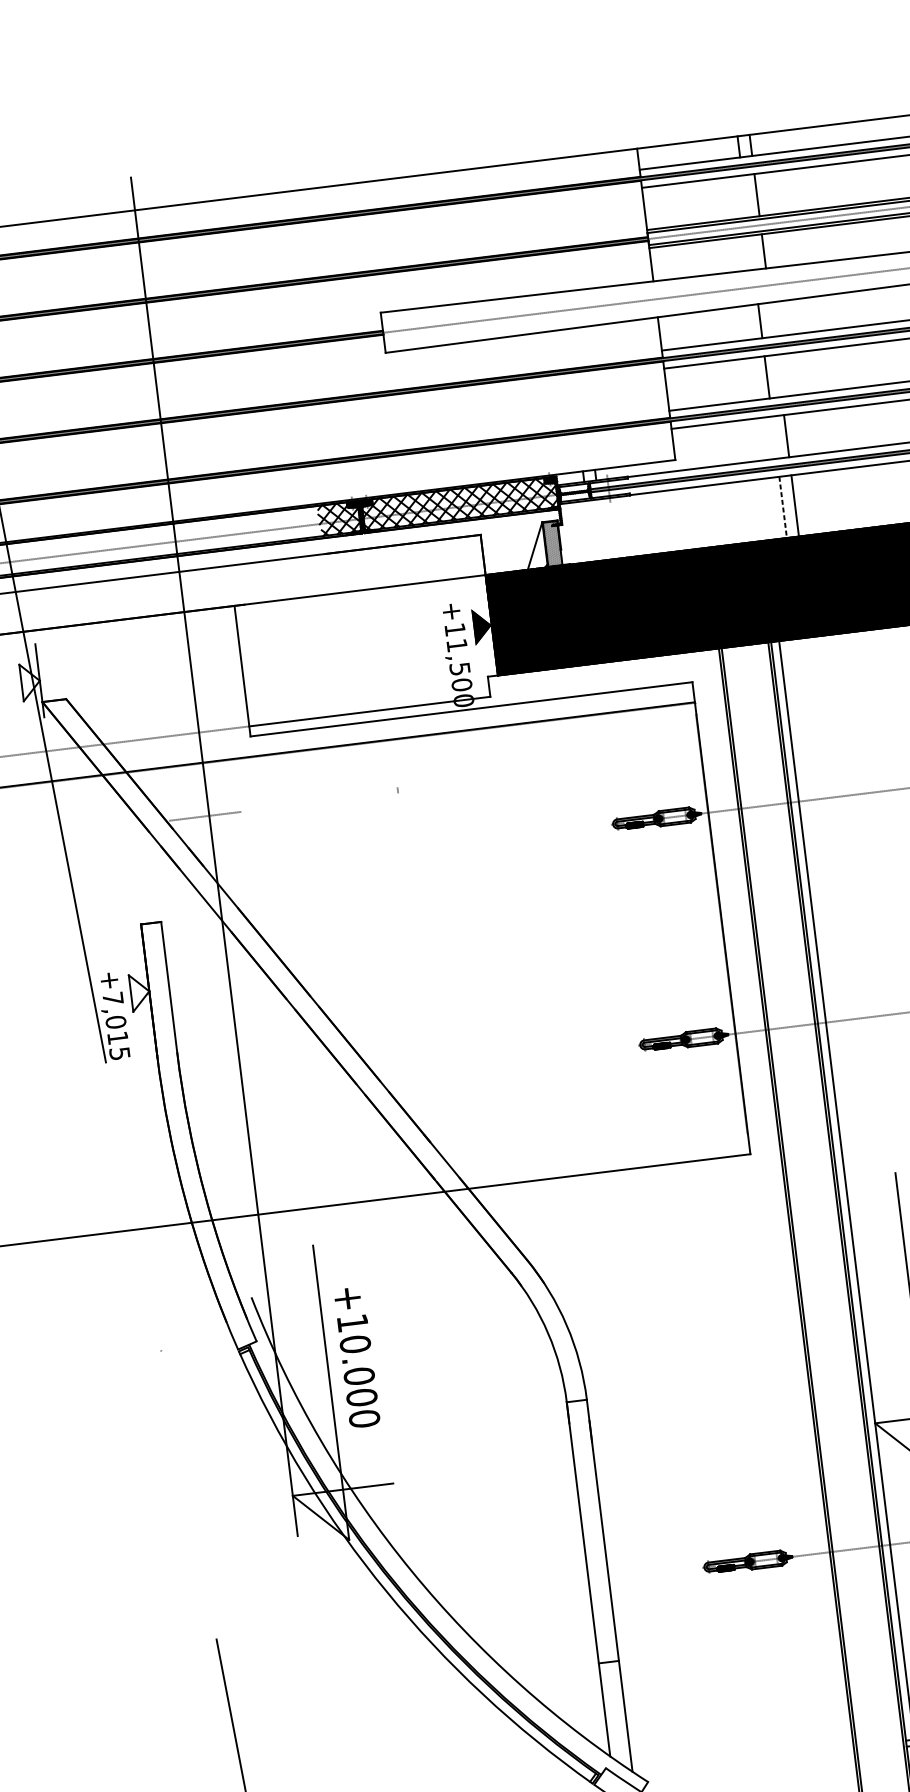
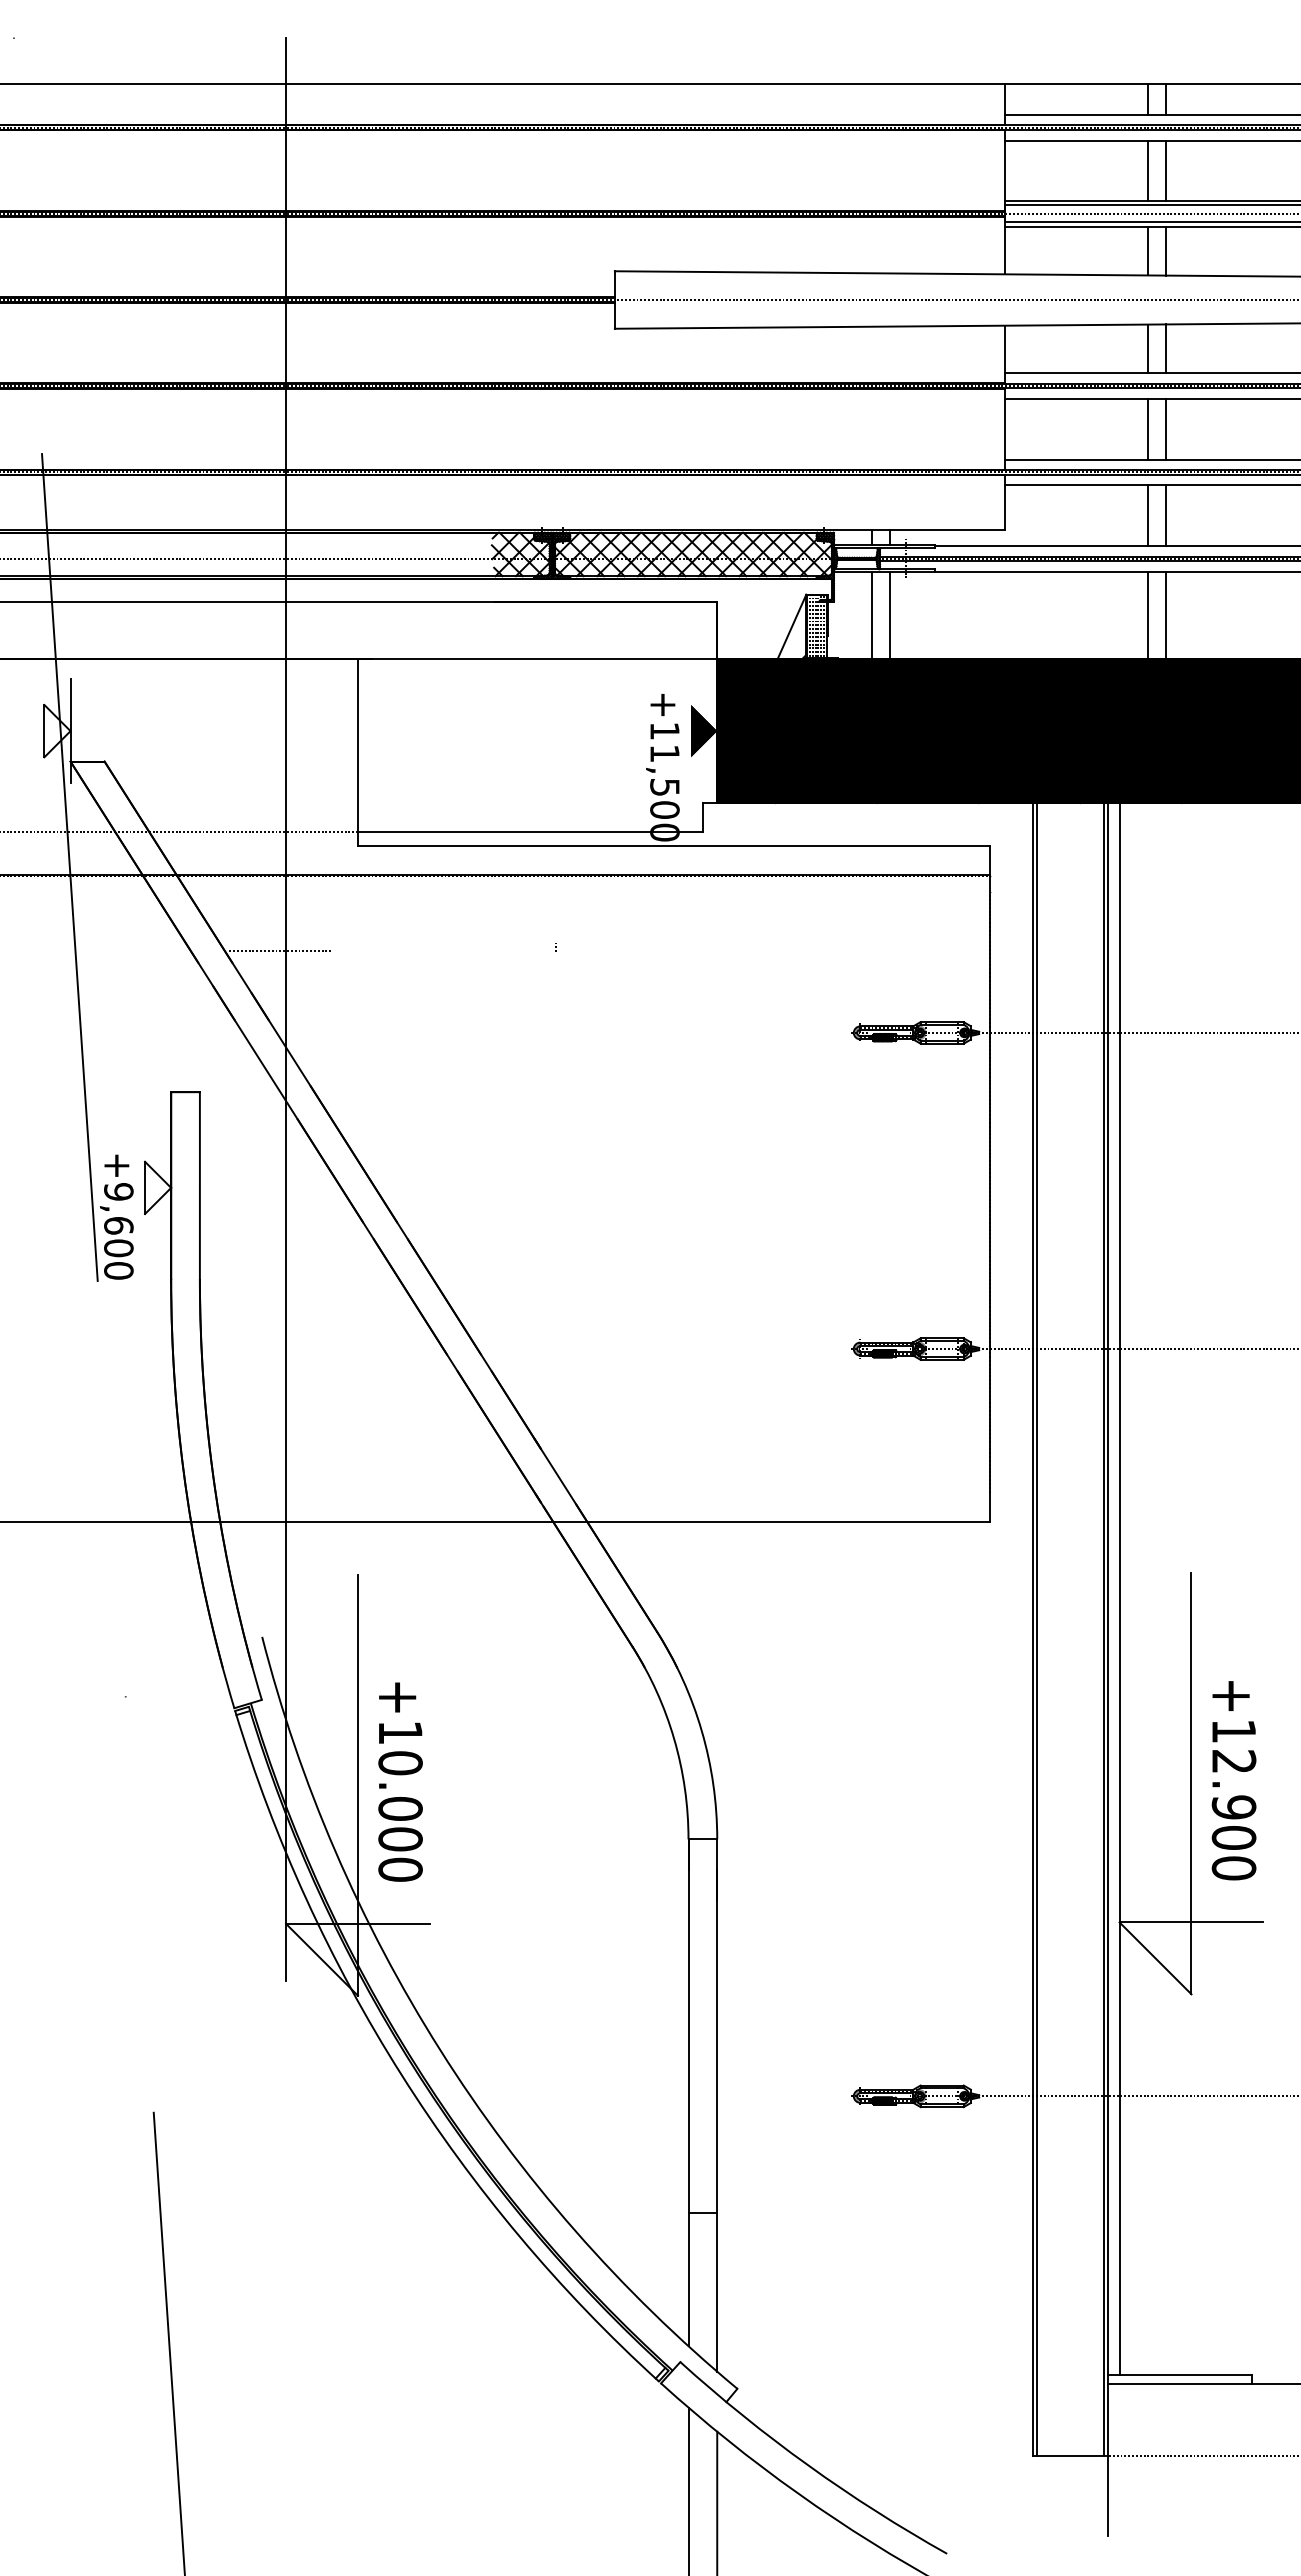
line: (745, 196) -> (1148, 170), added
line: (751, 252) -> (1148, 250), added
line: (772, 319) -> (1165, 348), added
line: (779, 376) -> (1165, 429), added
line: (774, 437) -> (1148, 515), added
line: (783, 507) -> (1148, 615), dashed -> solid
line: (602, 529) -> (889, 615), added
line: (590, 531) -> (872, 615), added
text: (116, 1026) -> (118, 1231), +7,015 -> +9,600
text: (356, 1357) -> (400, 1781), moved

